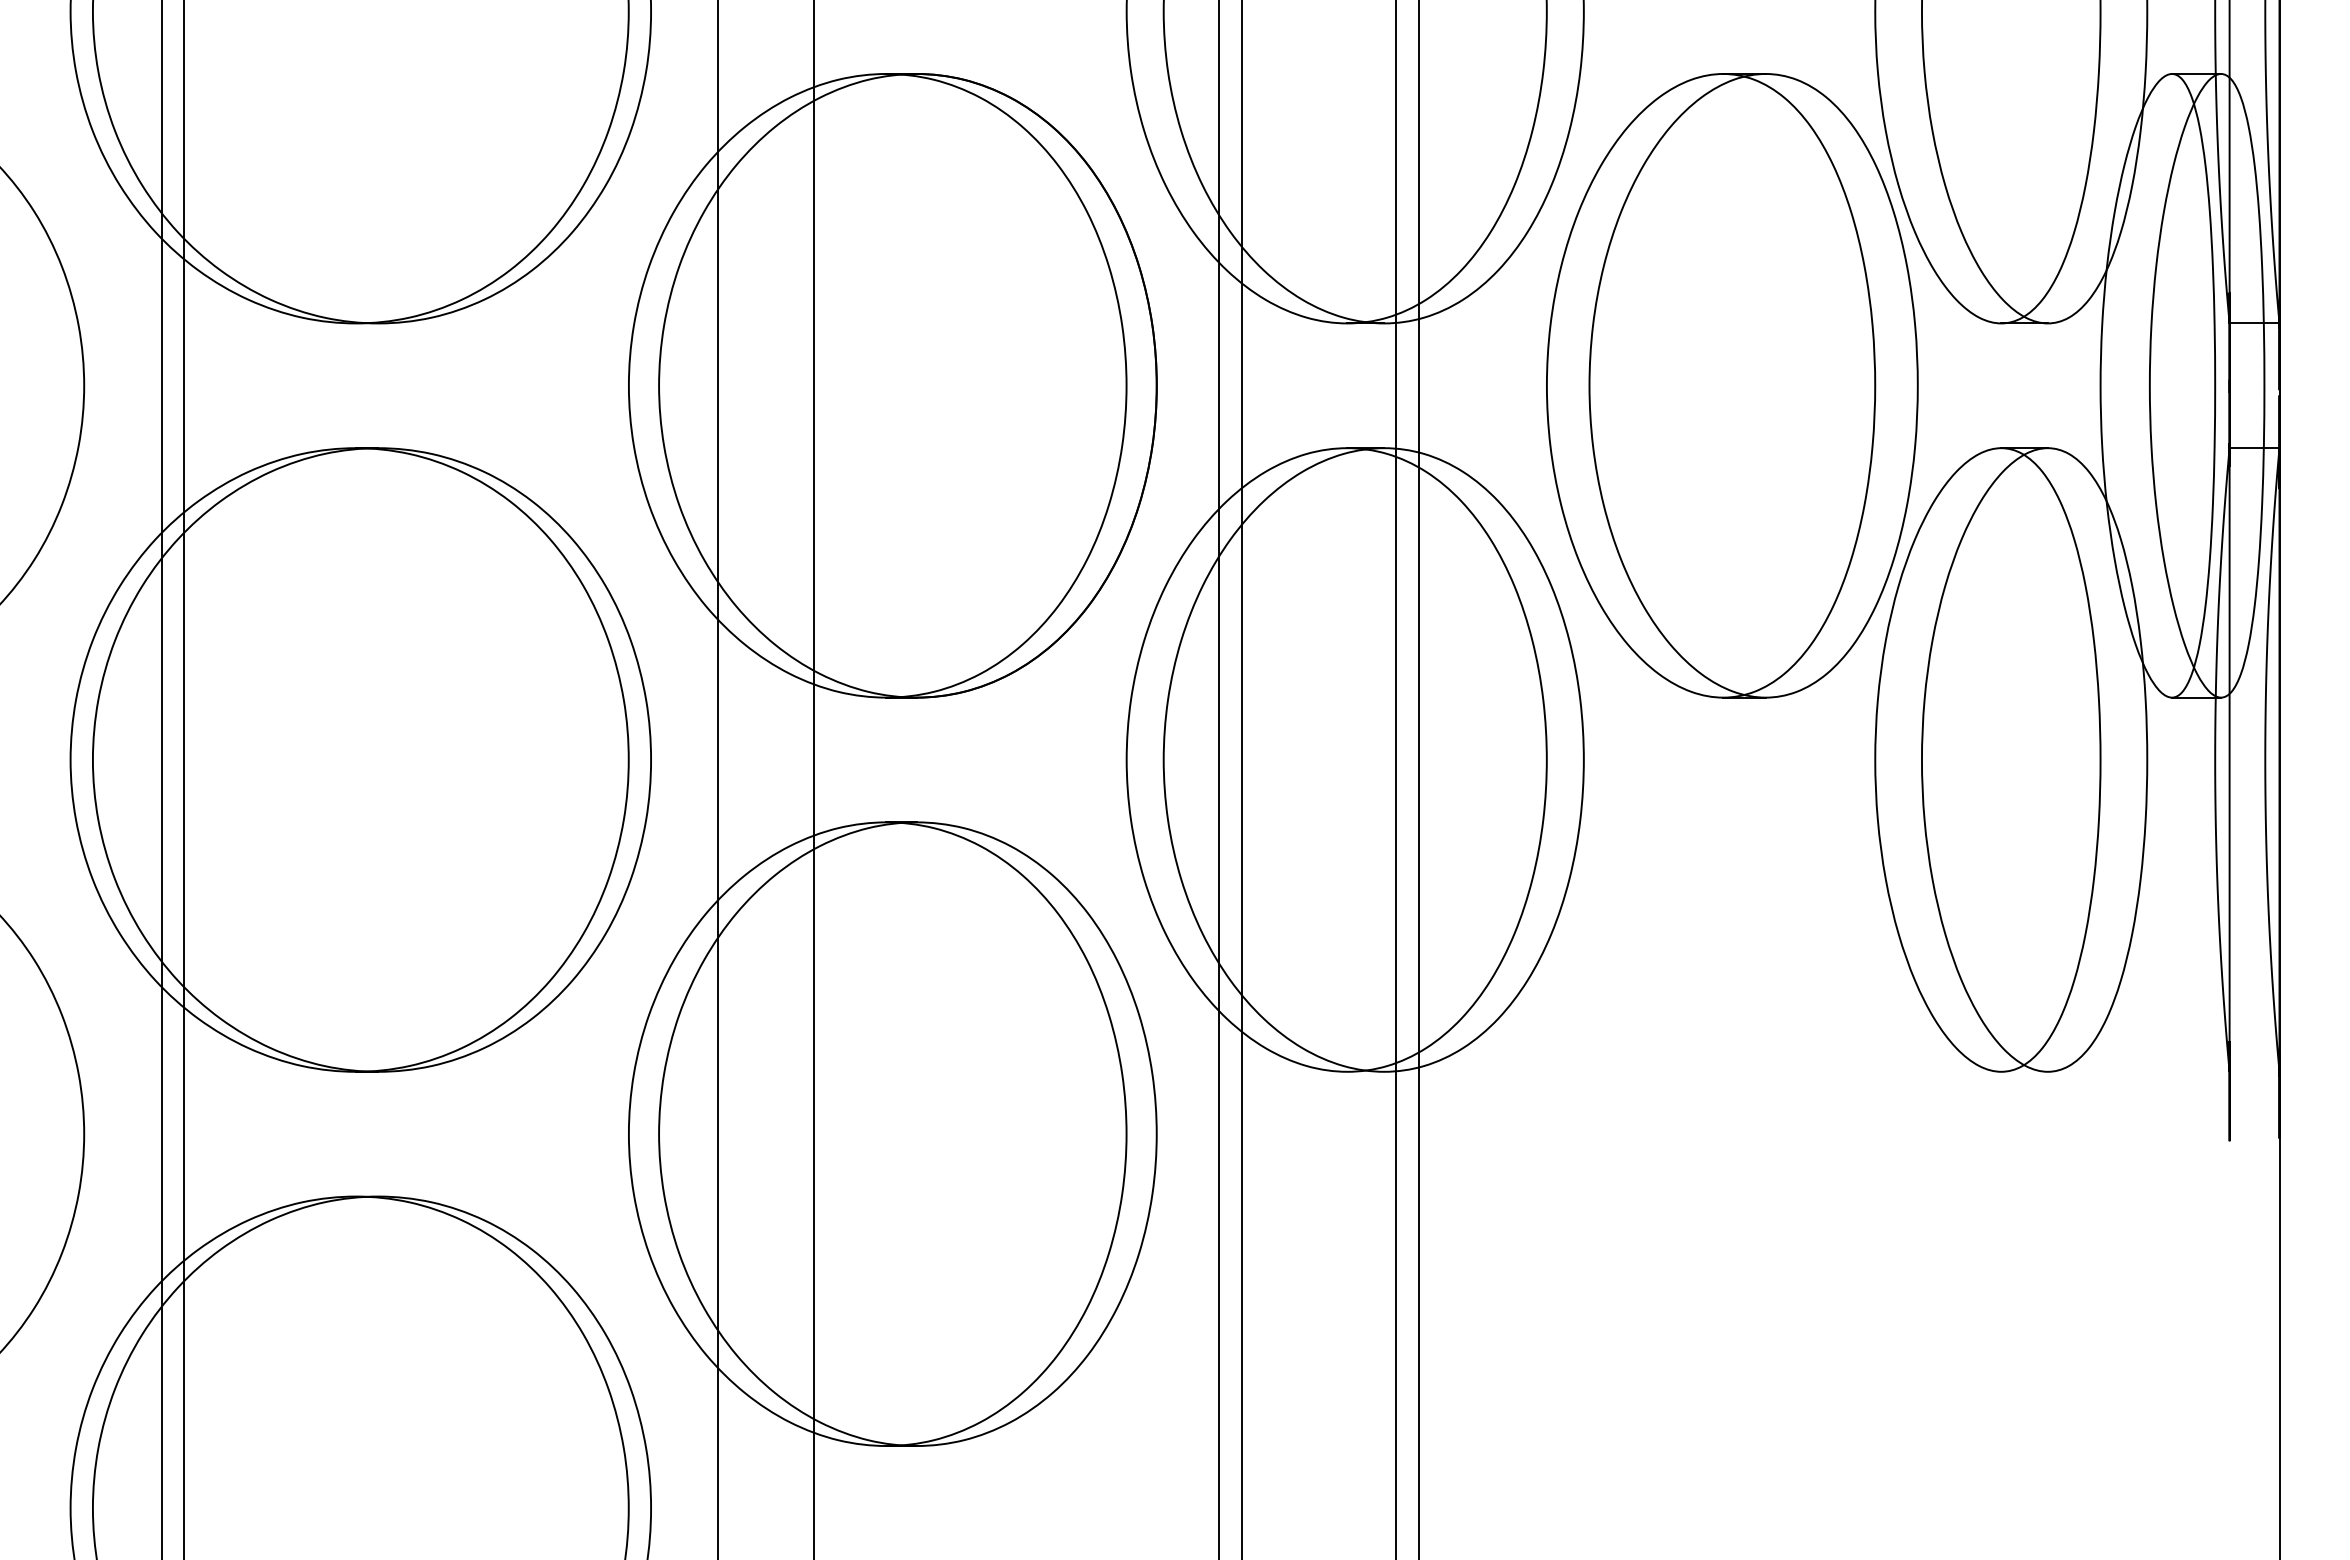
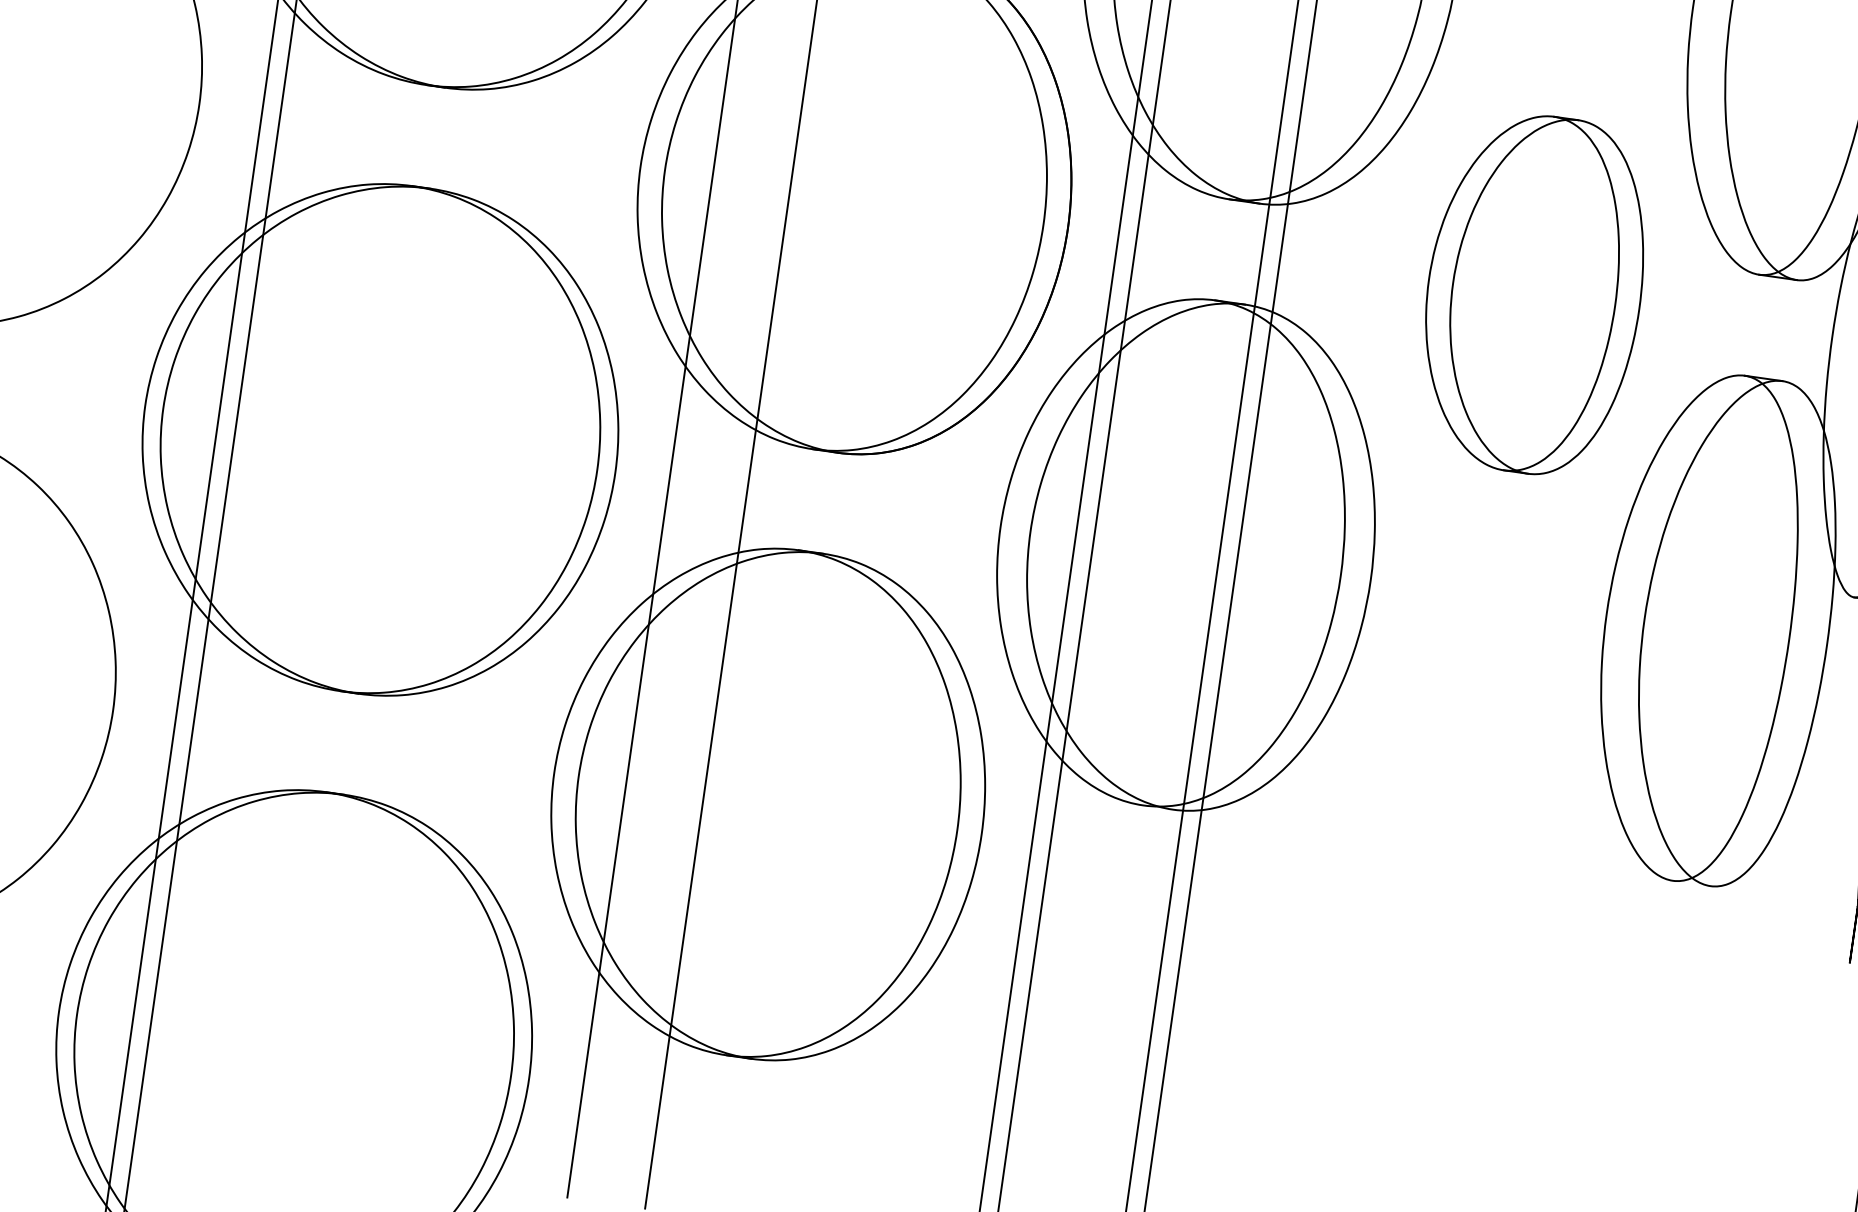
part: (1732, 385) -> (1534, 294), size x0.7

